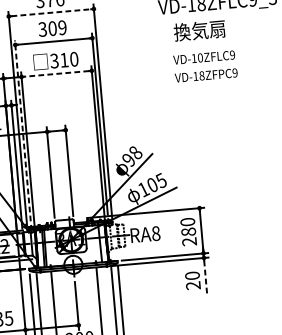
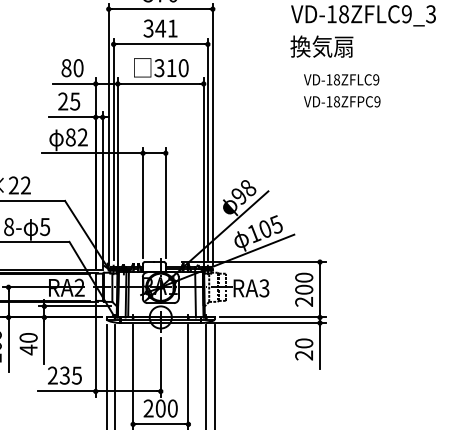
line: (51, 13) -> (160, 9), dashed -> solid
text: (57, 28) -> (166, 28), 309 -> 341
text: (199, 30) -> (321, 46), moved
text: (200, 57) -> (336, 79), VD-10ZFLC9 -> VD-18ZFLC9
line: (56, 73) -> (160, 83), dashed -> solid
line: (22, 130) -> (113, 149), dashed -> solid
text: (188, 231) -> (303, 289), 280 -> 200
text: (156, 233) -> (264, 288), RA8 -> RA3
line: (205, 278) -> (319, 348), dashed -> solid

